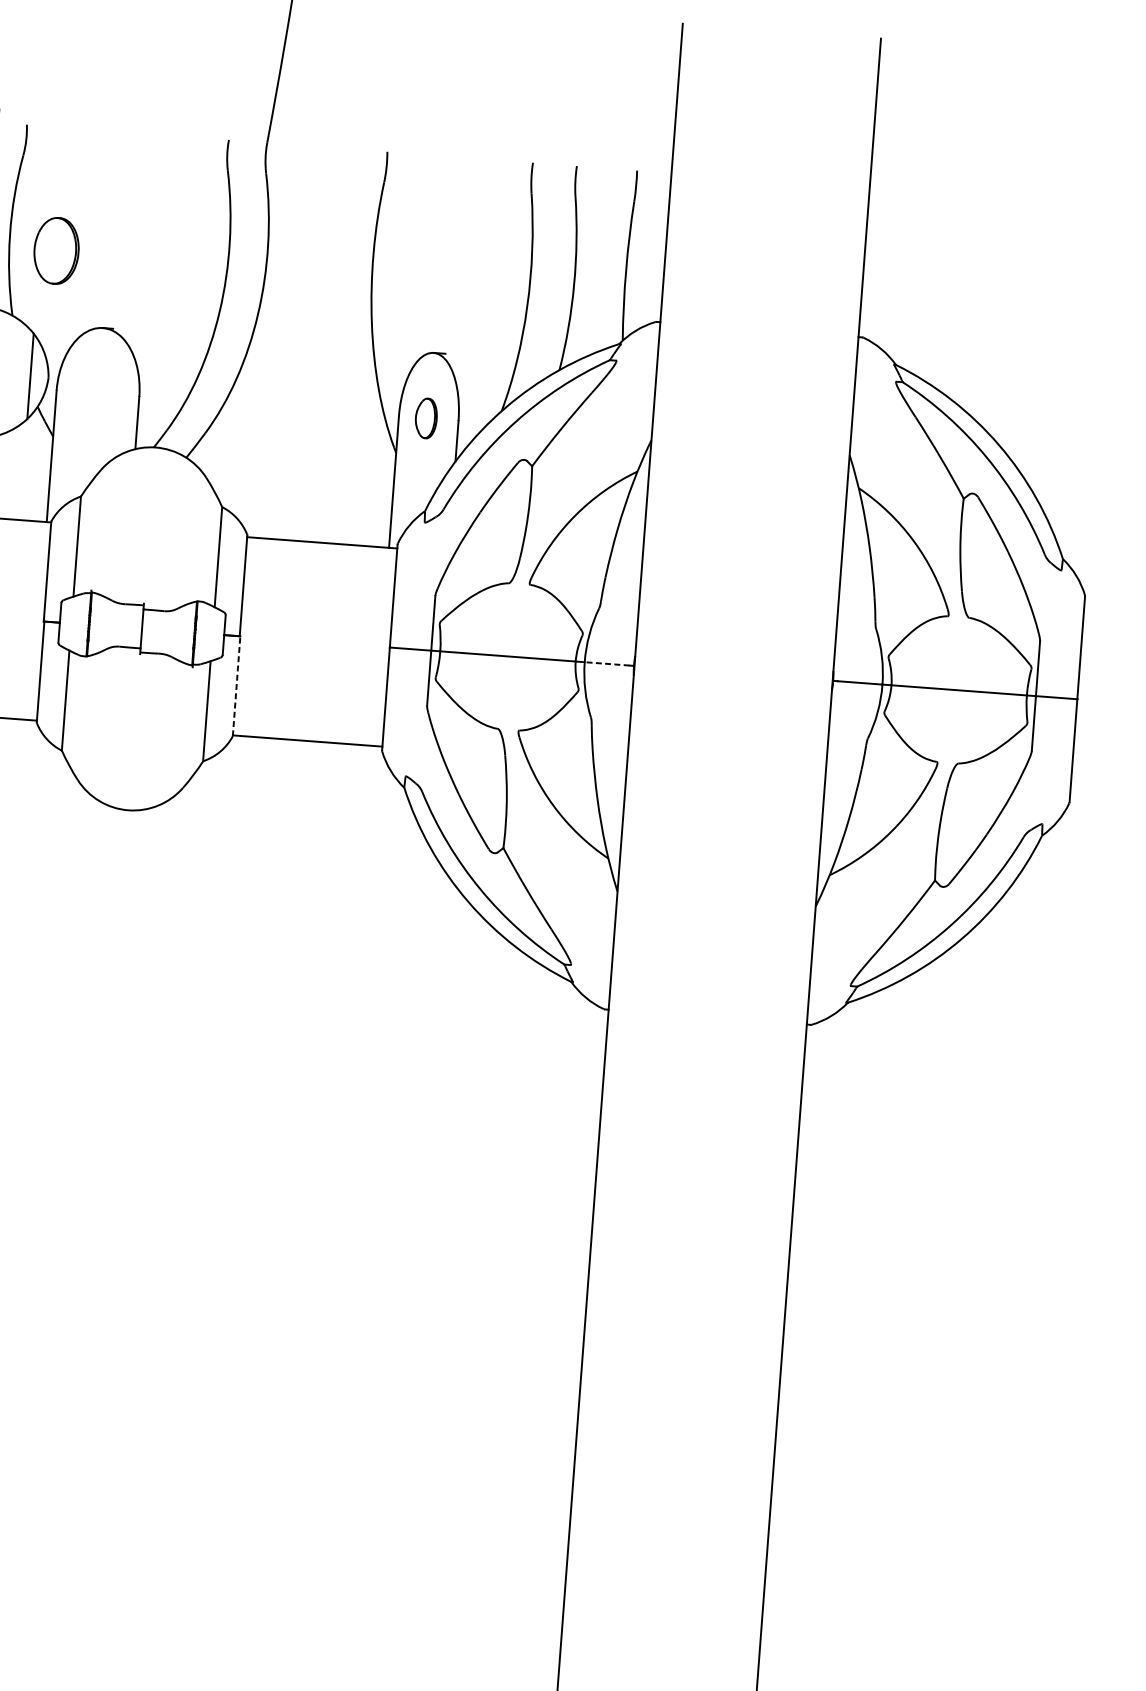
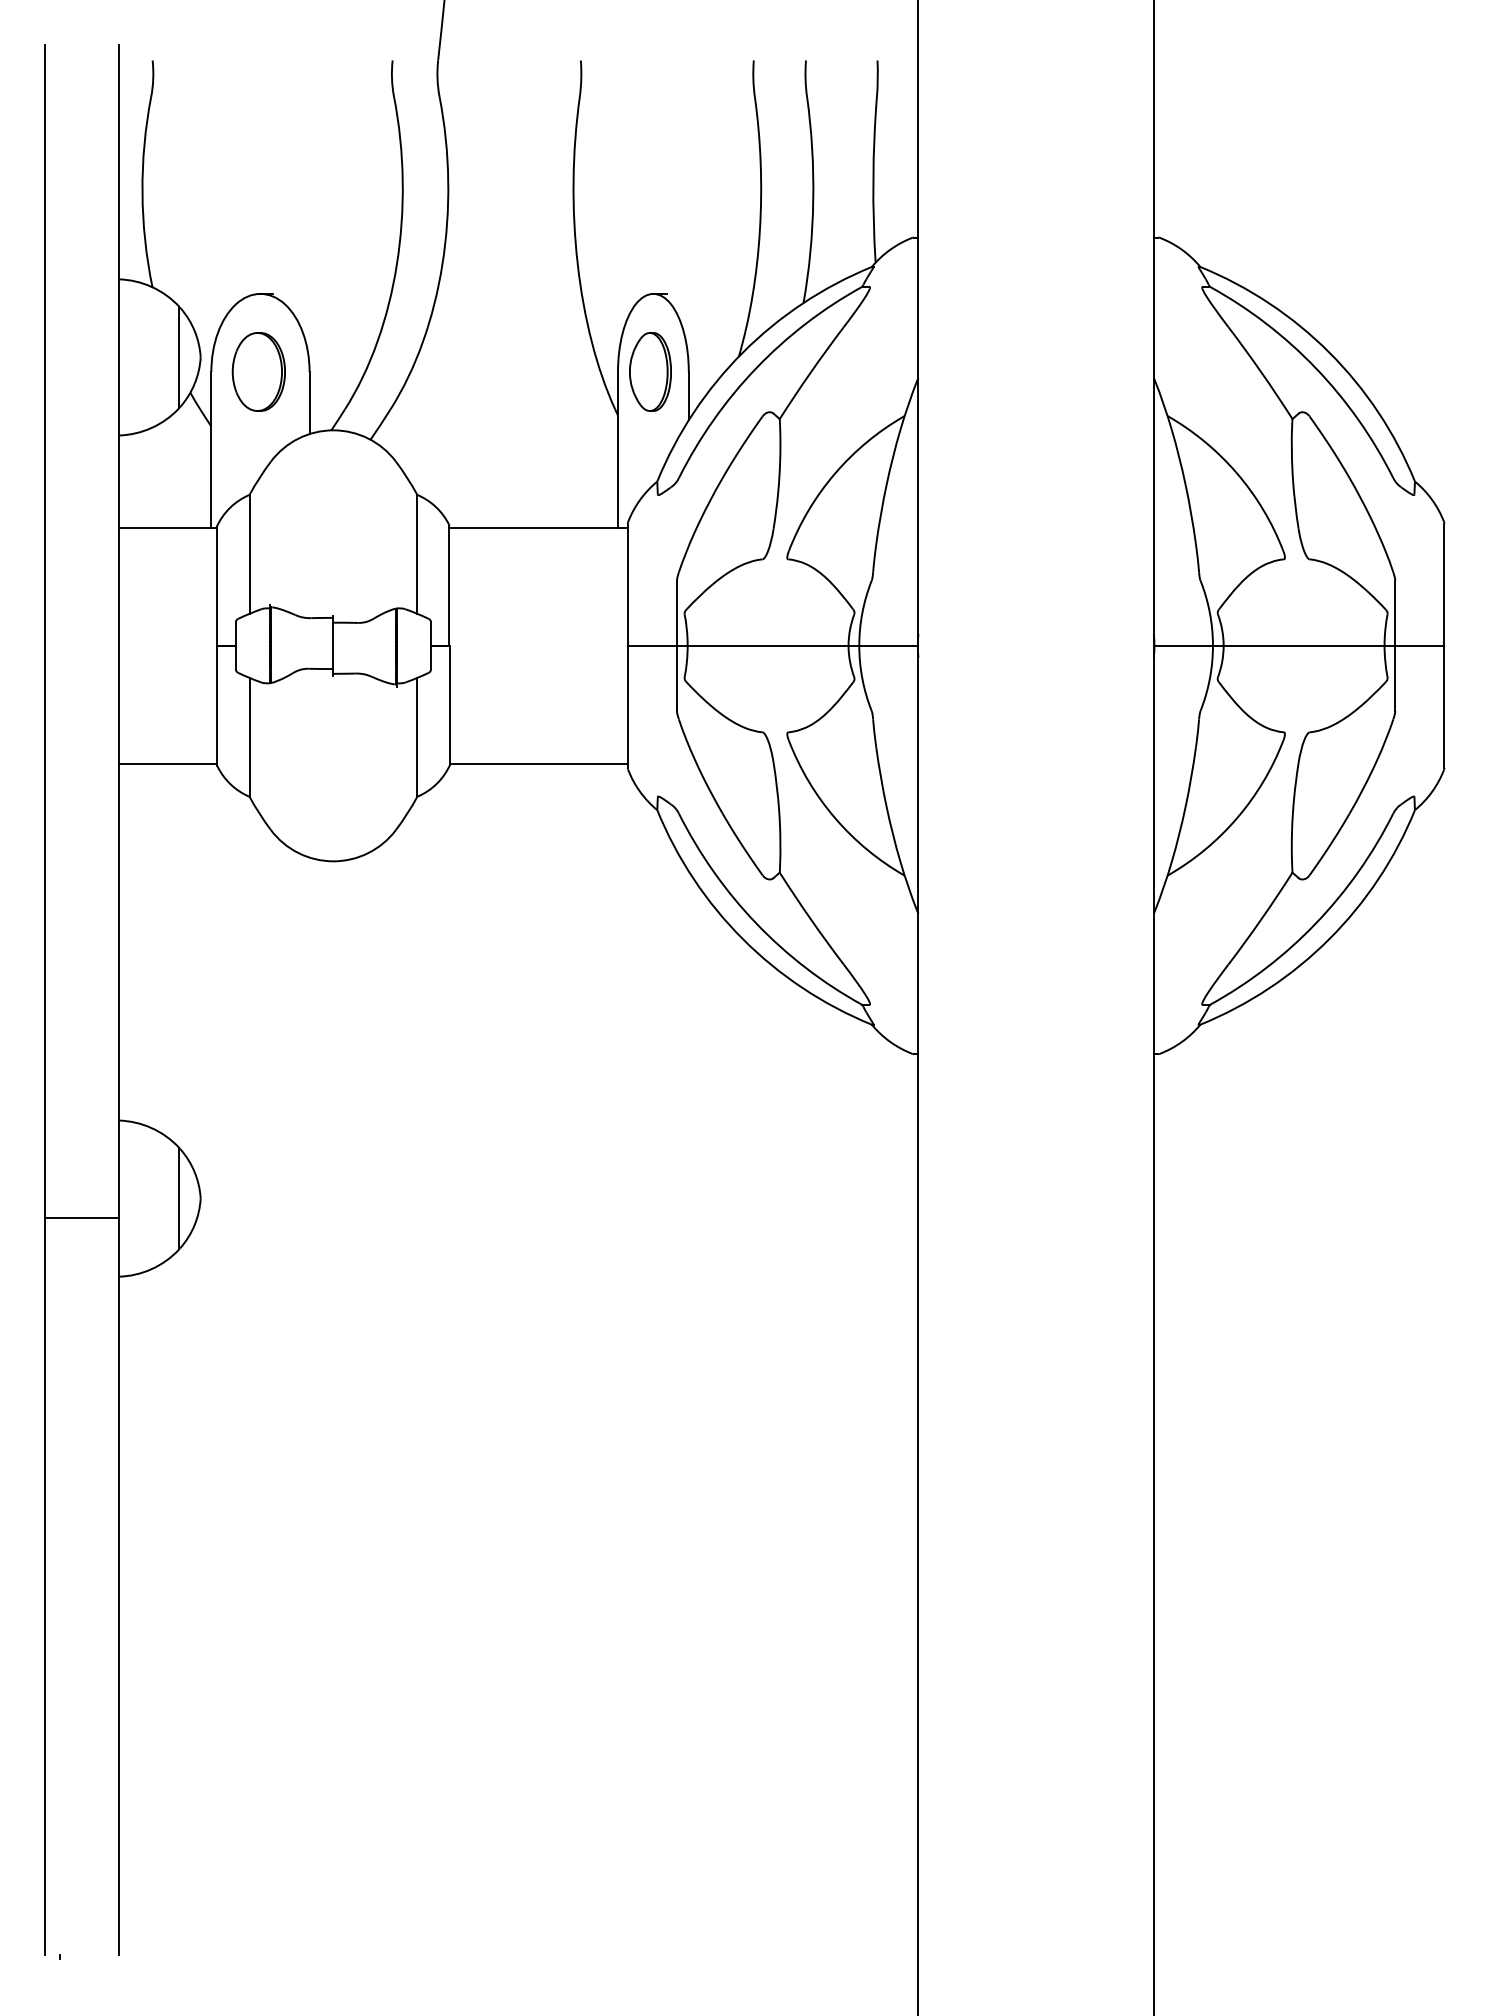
part: (56, 250) -> (258, 371), moved
part: (426, 418) -> (650, 371), size x1.67
line: (606, 663) -> (885, 645), dashed -> solid
line: (236, 685) -> (450, 704), dashed -> solid

